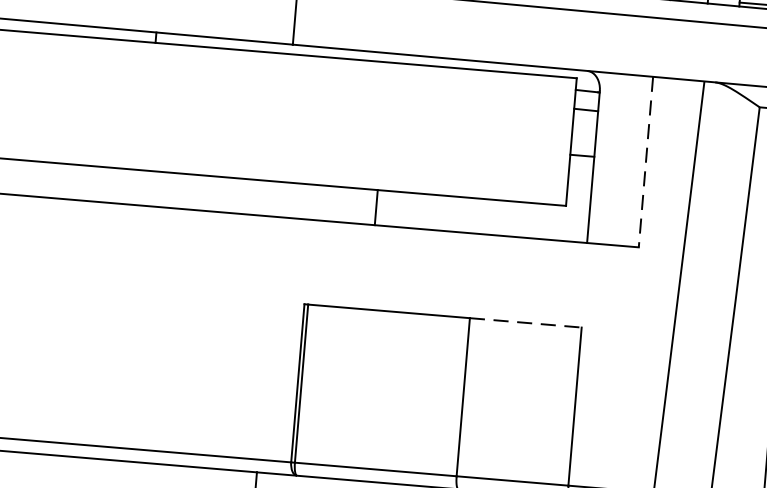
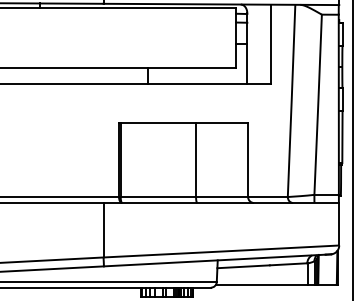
line: (646, 162) -> (271, 44), dashed -> solid
line: (526, 323) -> (222, 123), dashed -> solid

